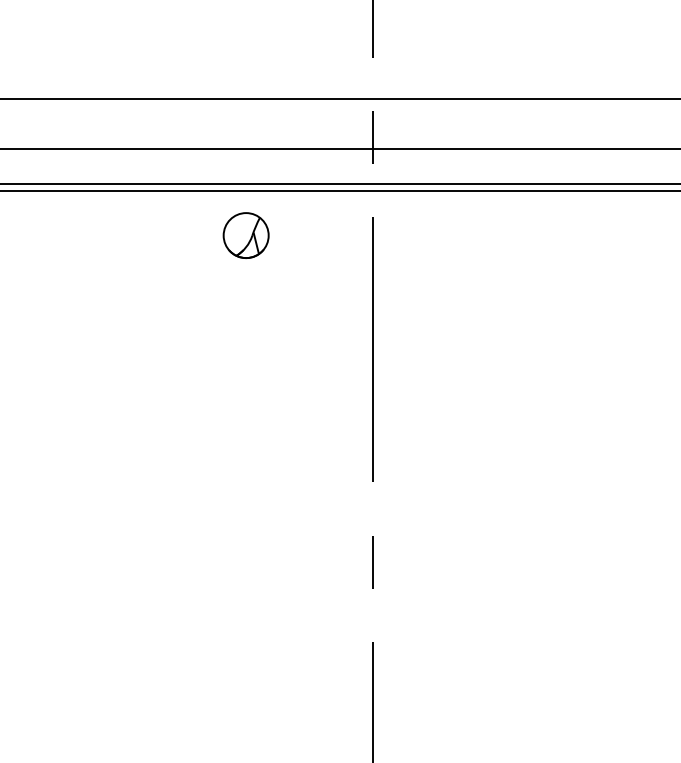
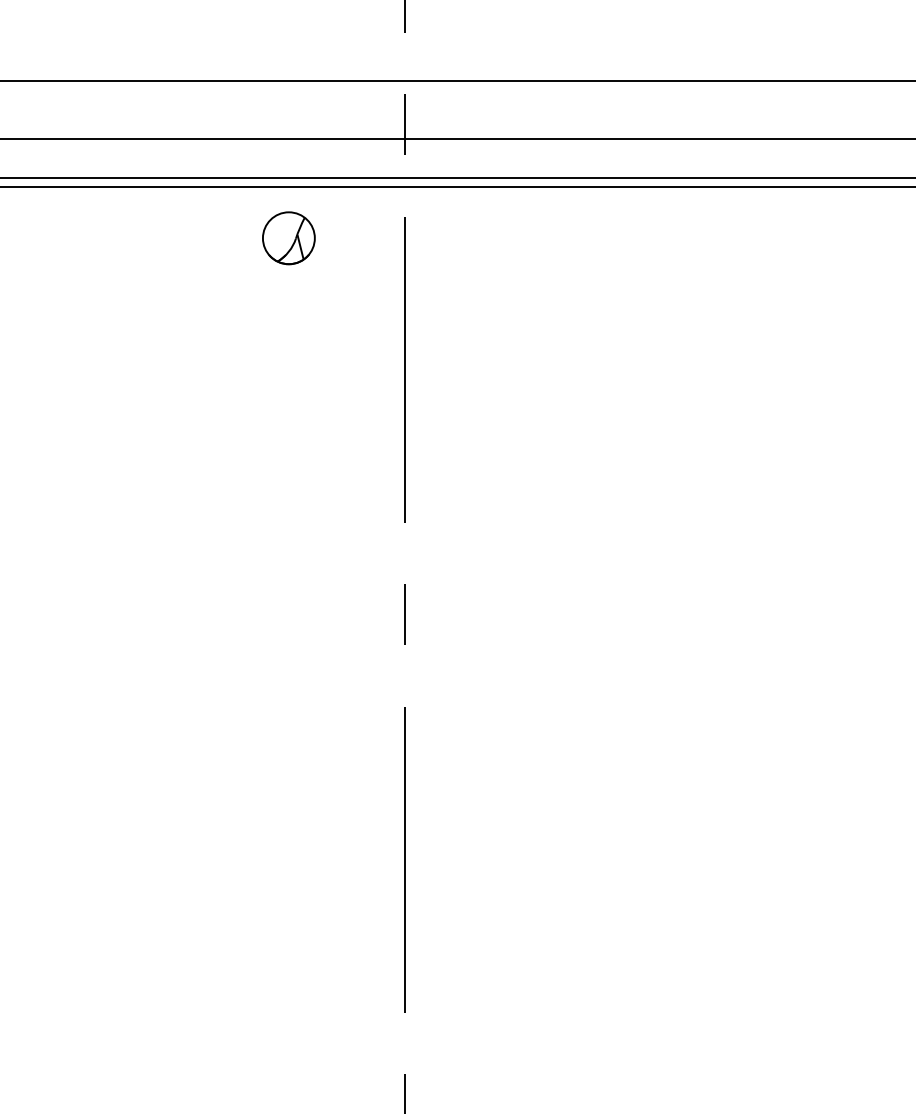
part: (245, 235) -> (288, 238), moved

